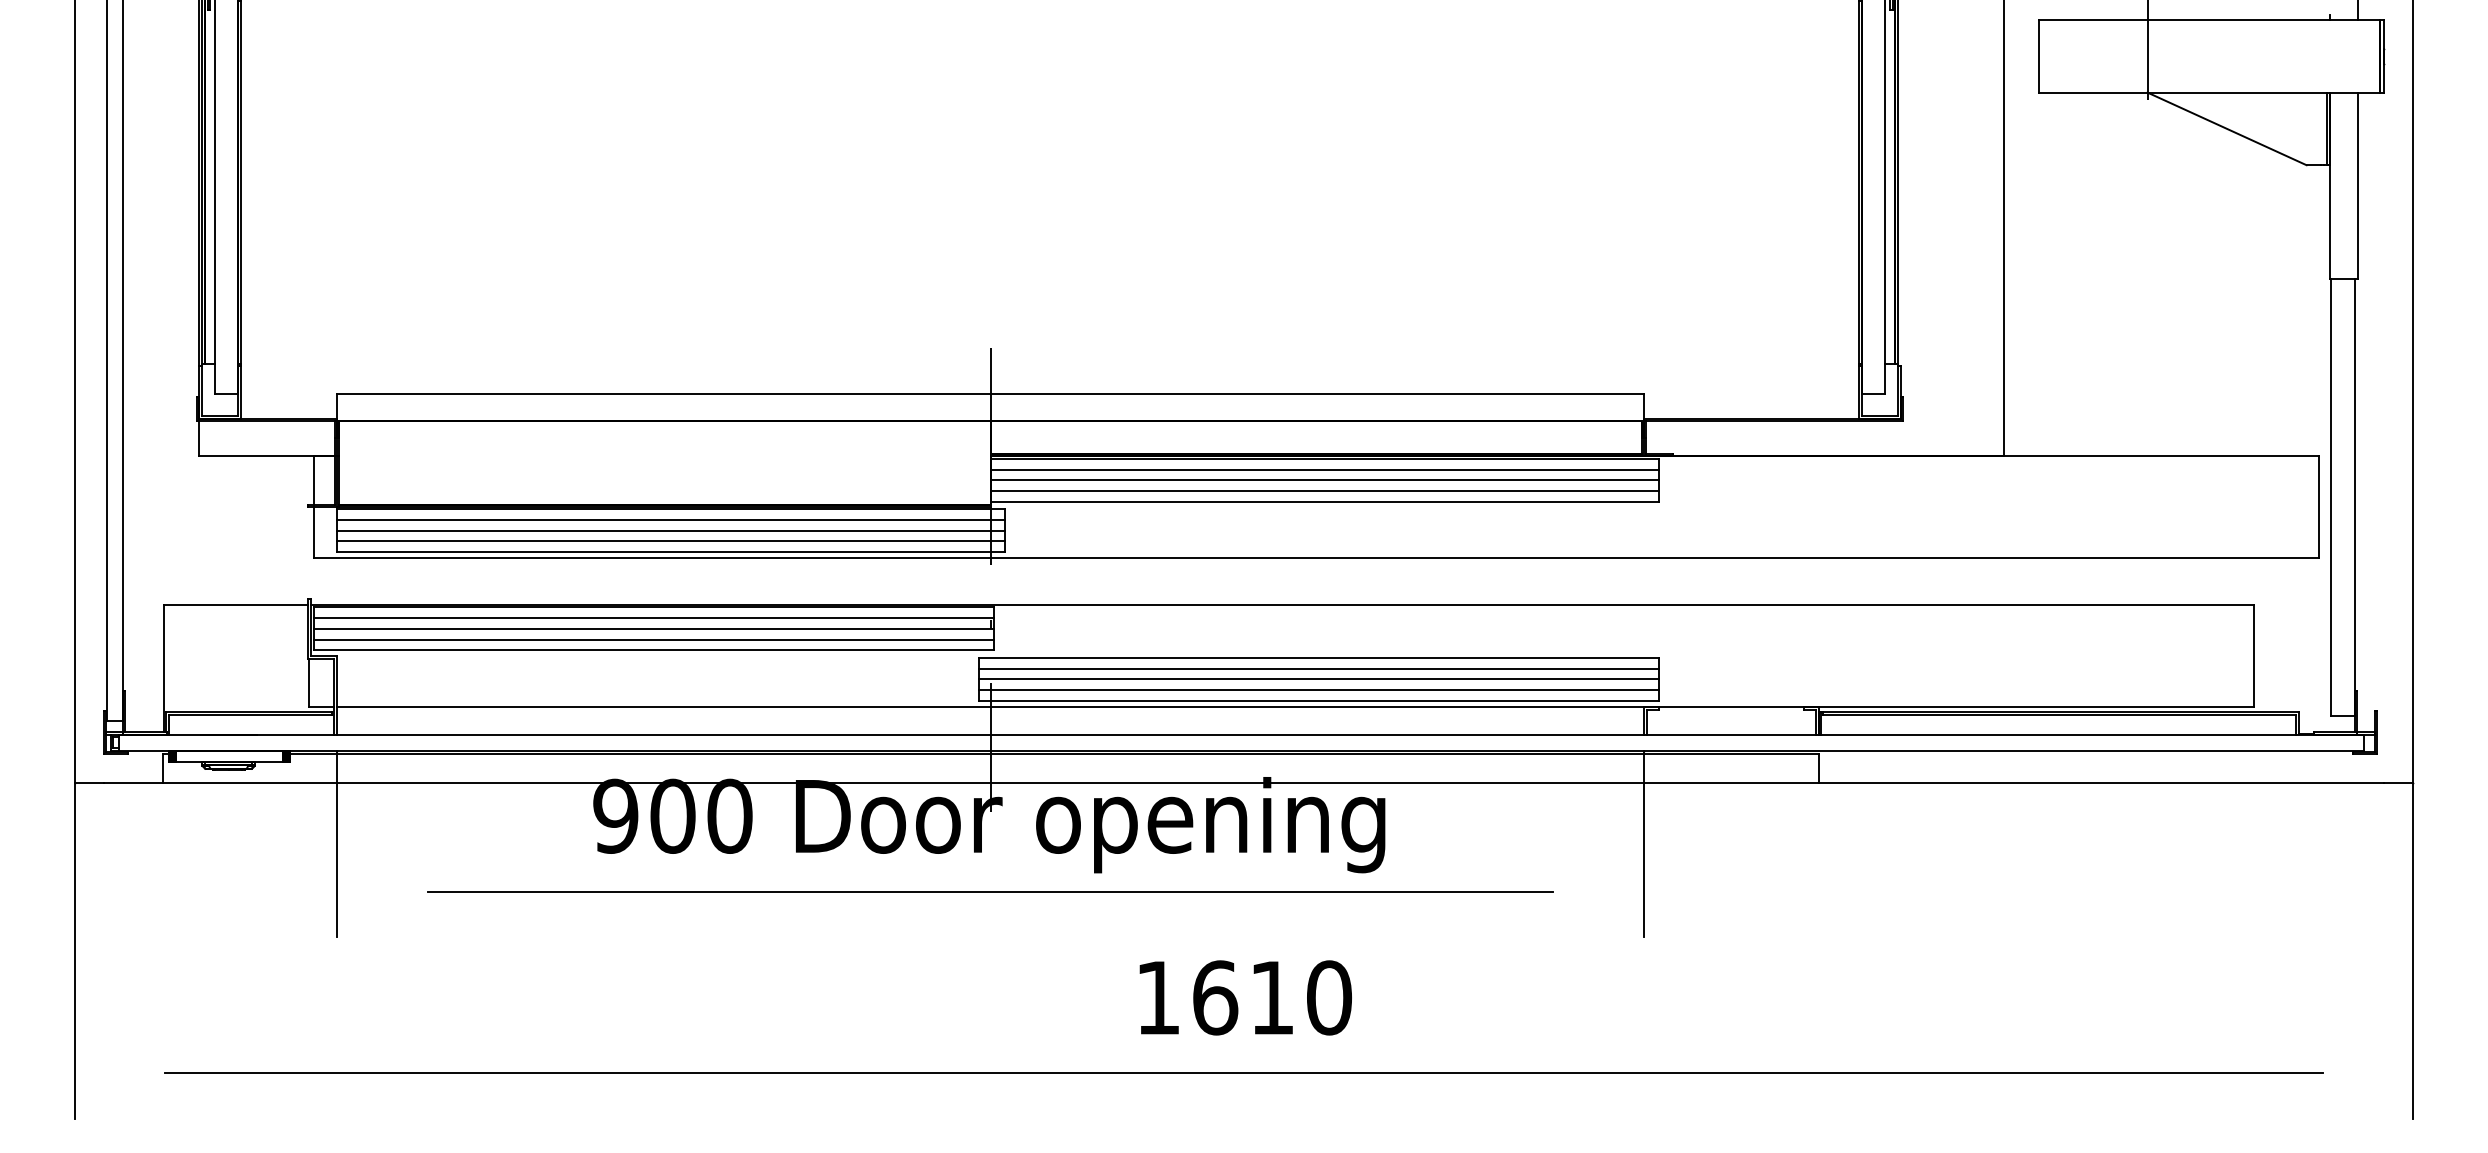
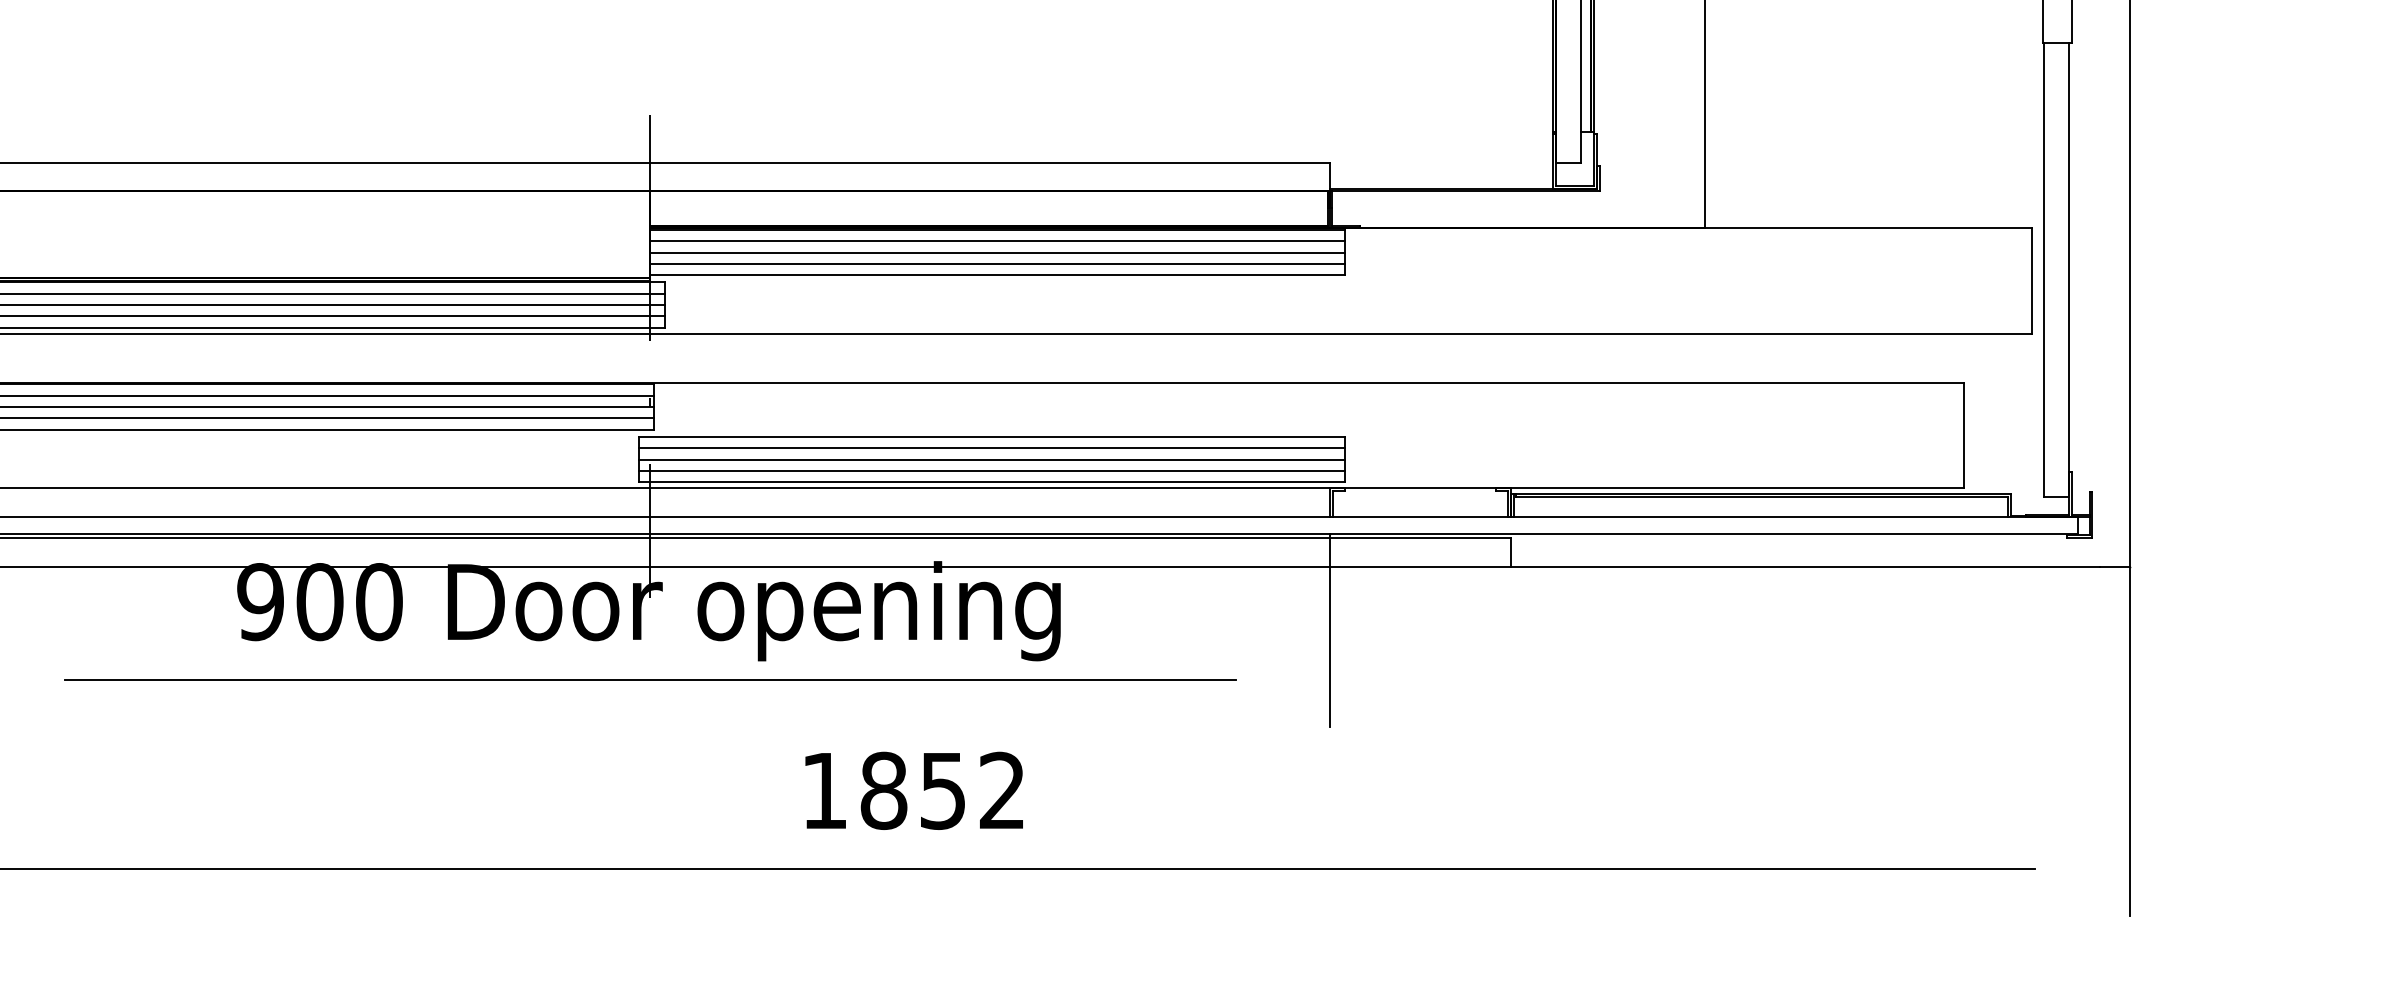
text: (1272, 997) -> (943, 790), 1610 -> 1852

